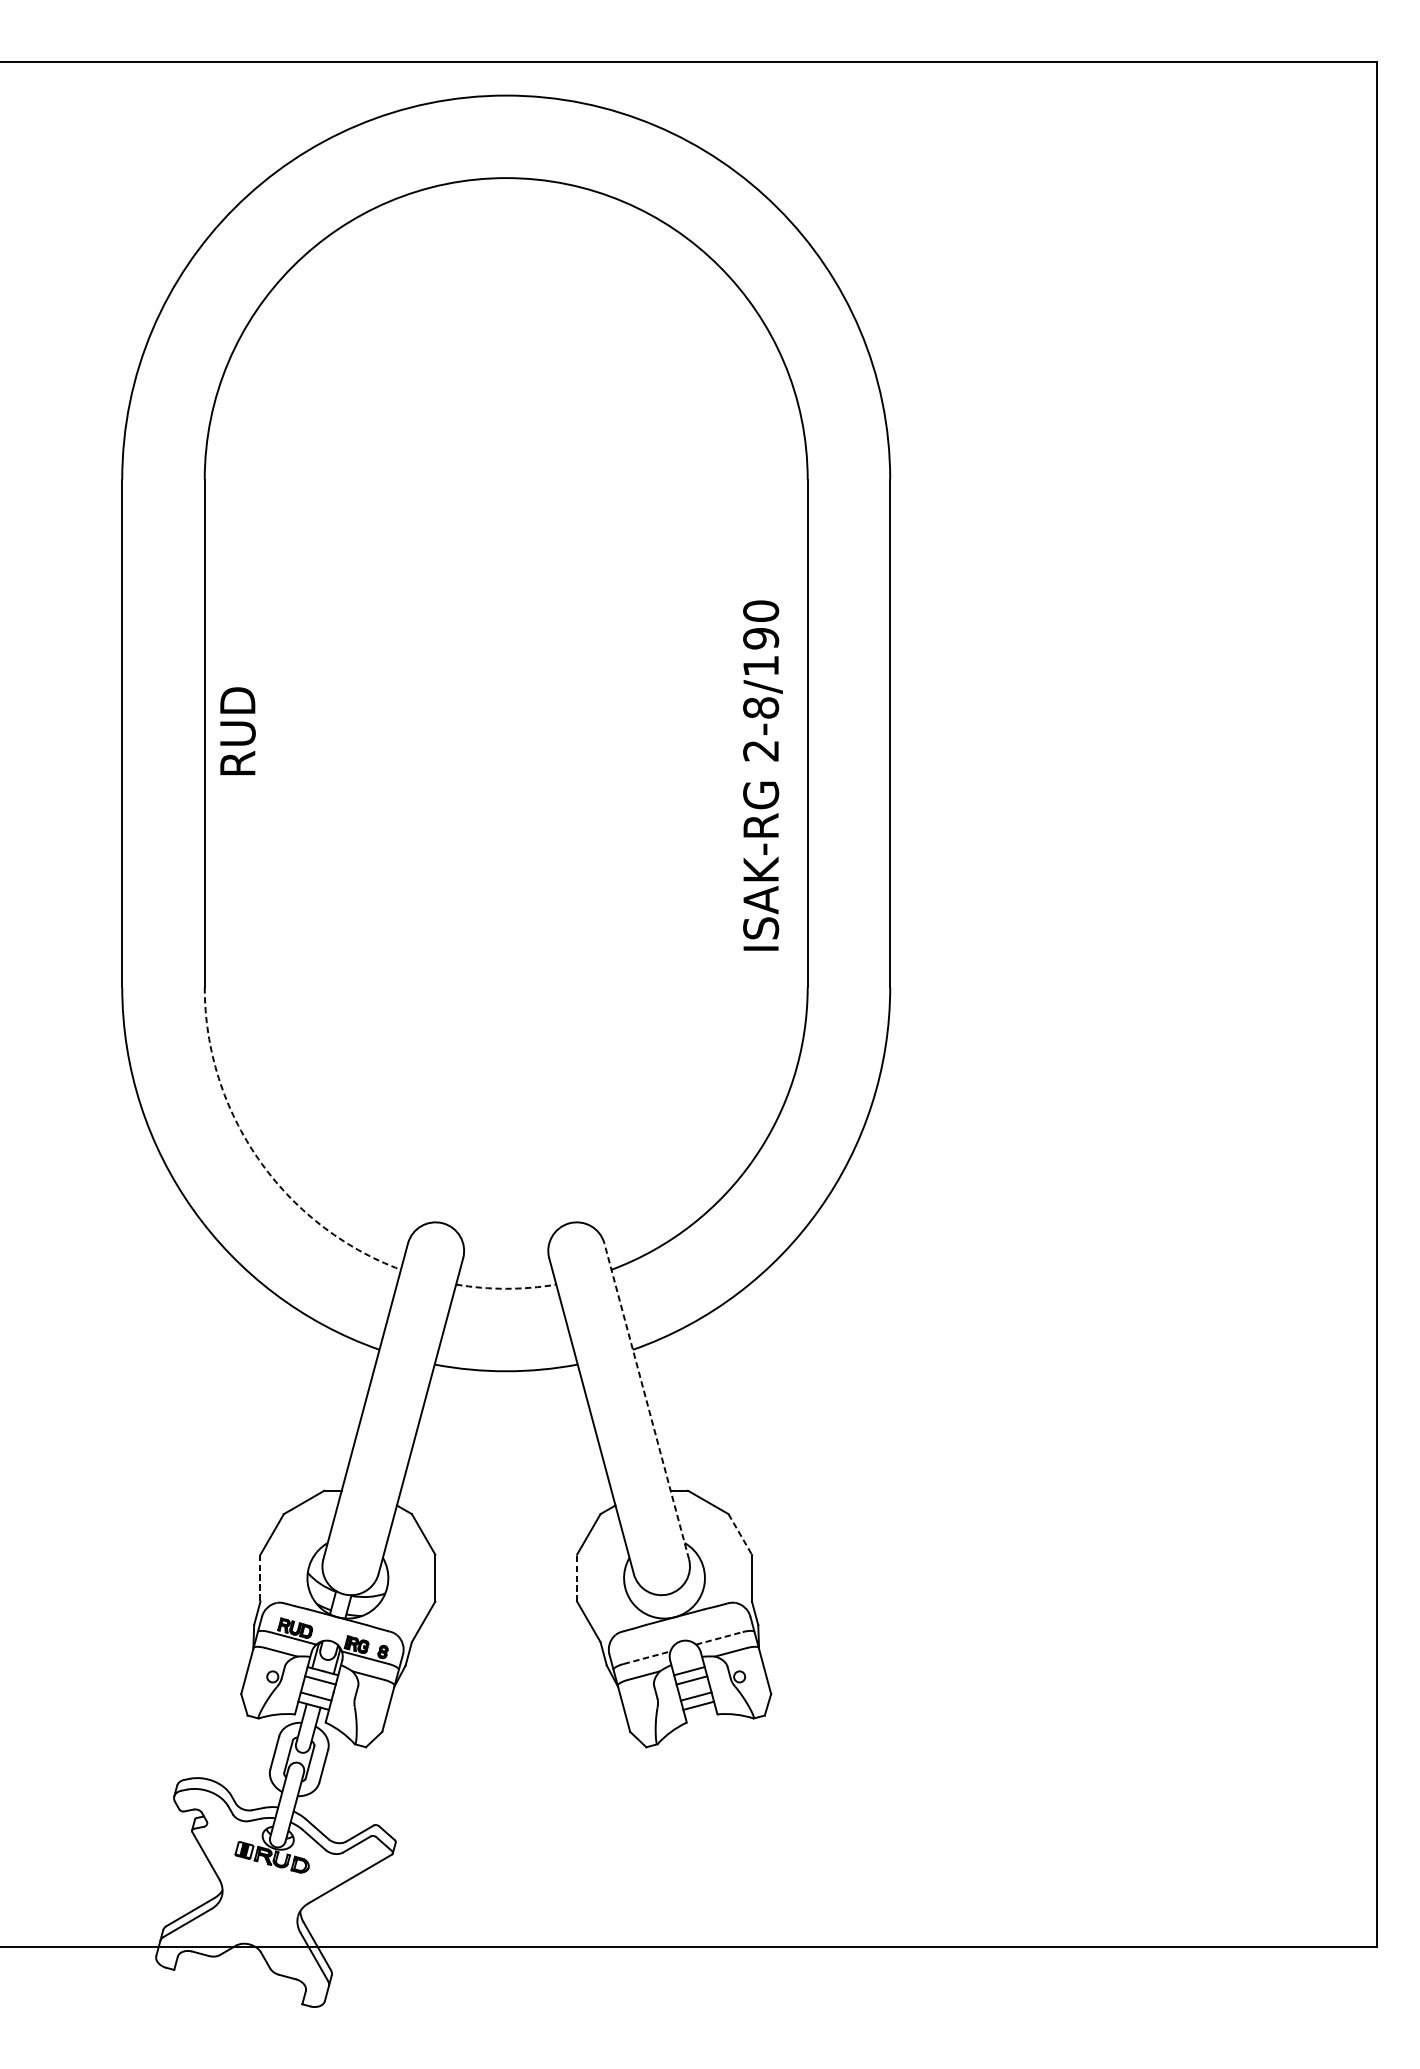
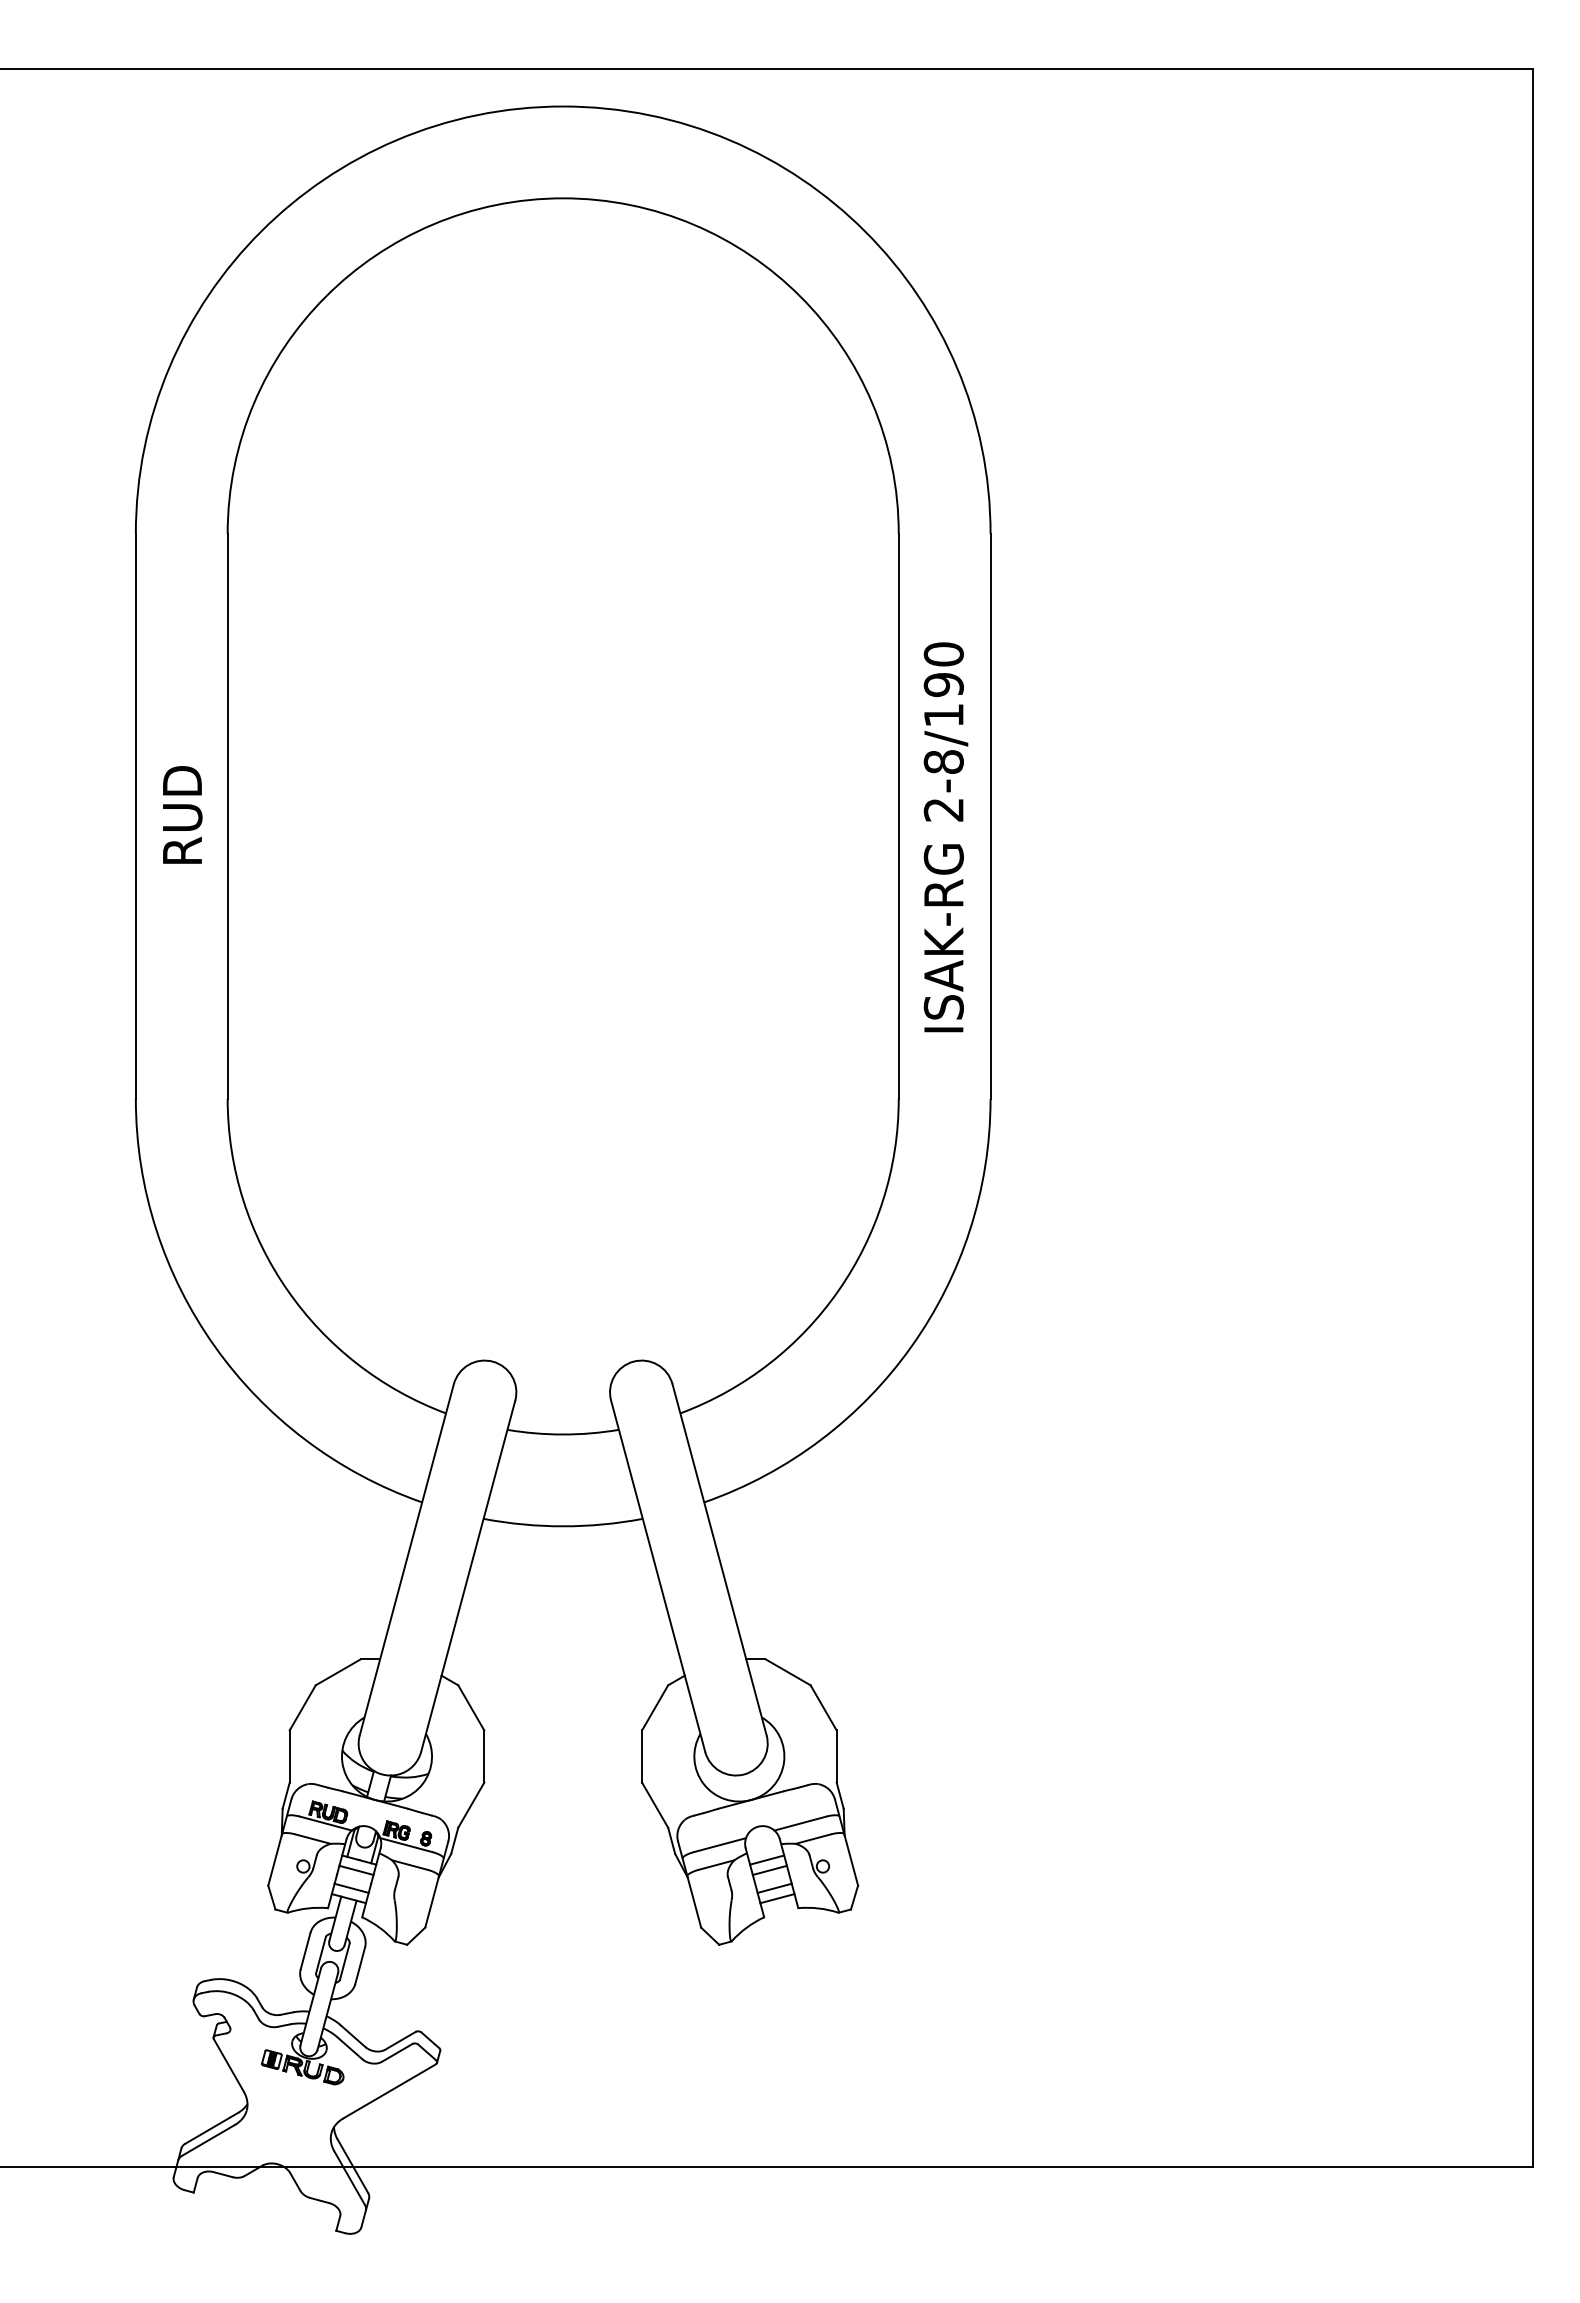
text: (237, 730) -> (182, 814), moved
text: (762, 775) -> (945, 837), moved
arc: (258, 1159) -> (287, 1290), dashed -> solid
arc: (506, 1288) -> (563, 1434), dashed -> solid
line: (646, 1401) -> (719, 1559), dashed -> solid
line: (740, 1534) -> (823, 1708), dashed -> solid
line: (260, 1578) -> (289, 1757), dashed -> solid
line: (577, 1578) -> (642, 1756), dashed -> solid
line: (719, 1638) -> (800, 1823), dashed -> solid
line: (647, 1658) -> (720, 1845), dashed -> solid

